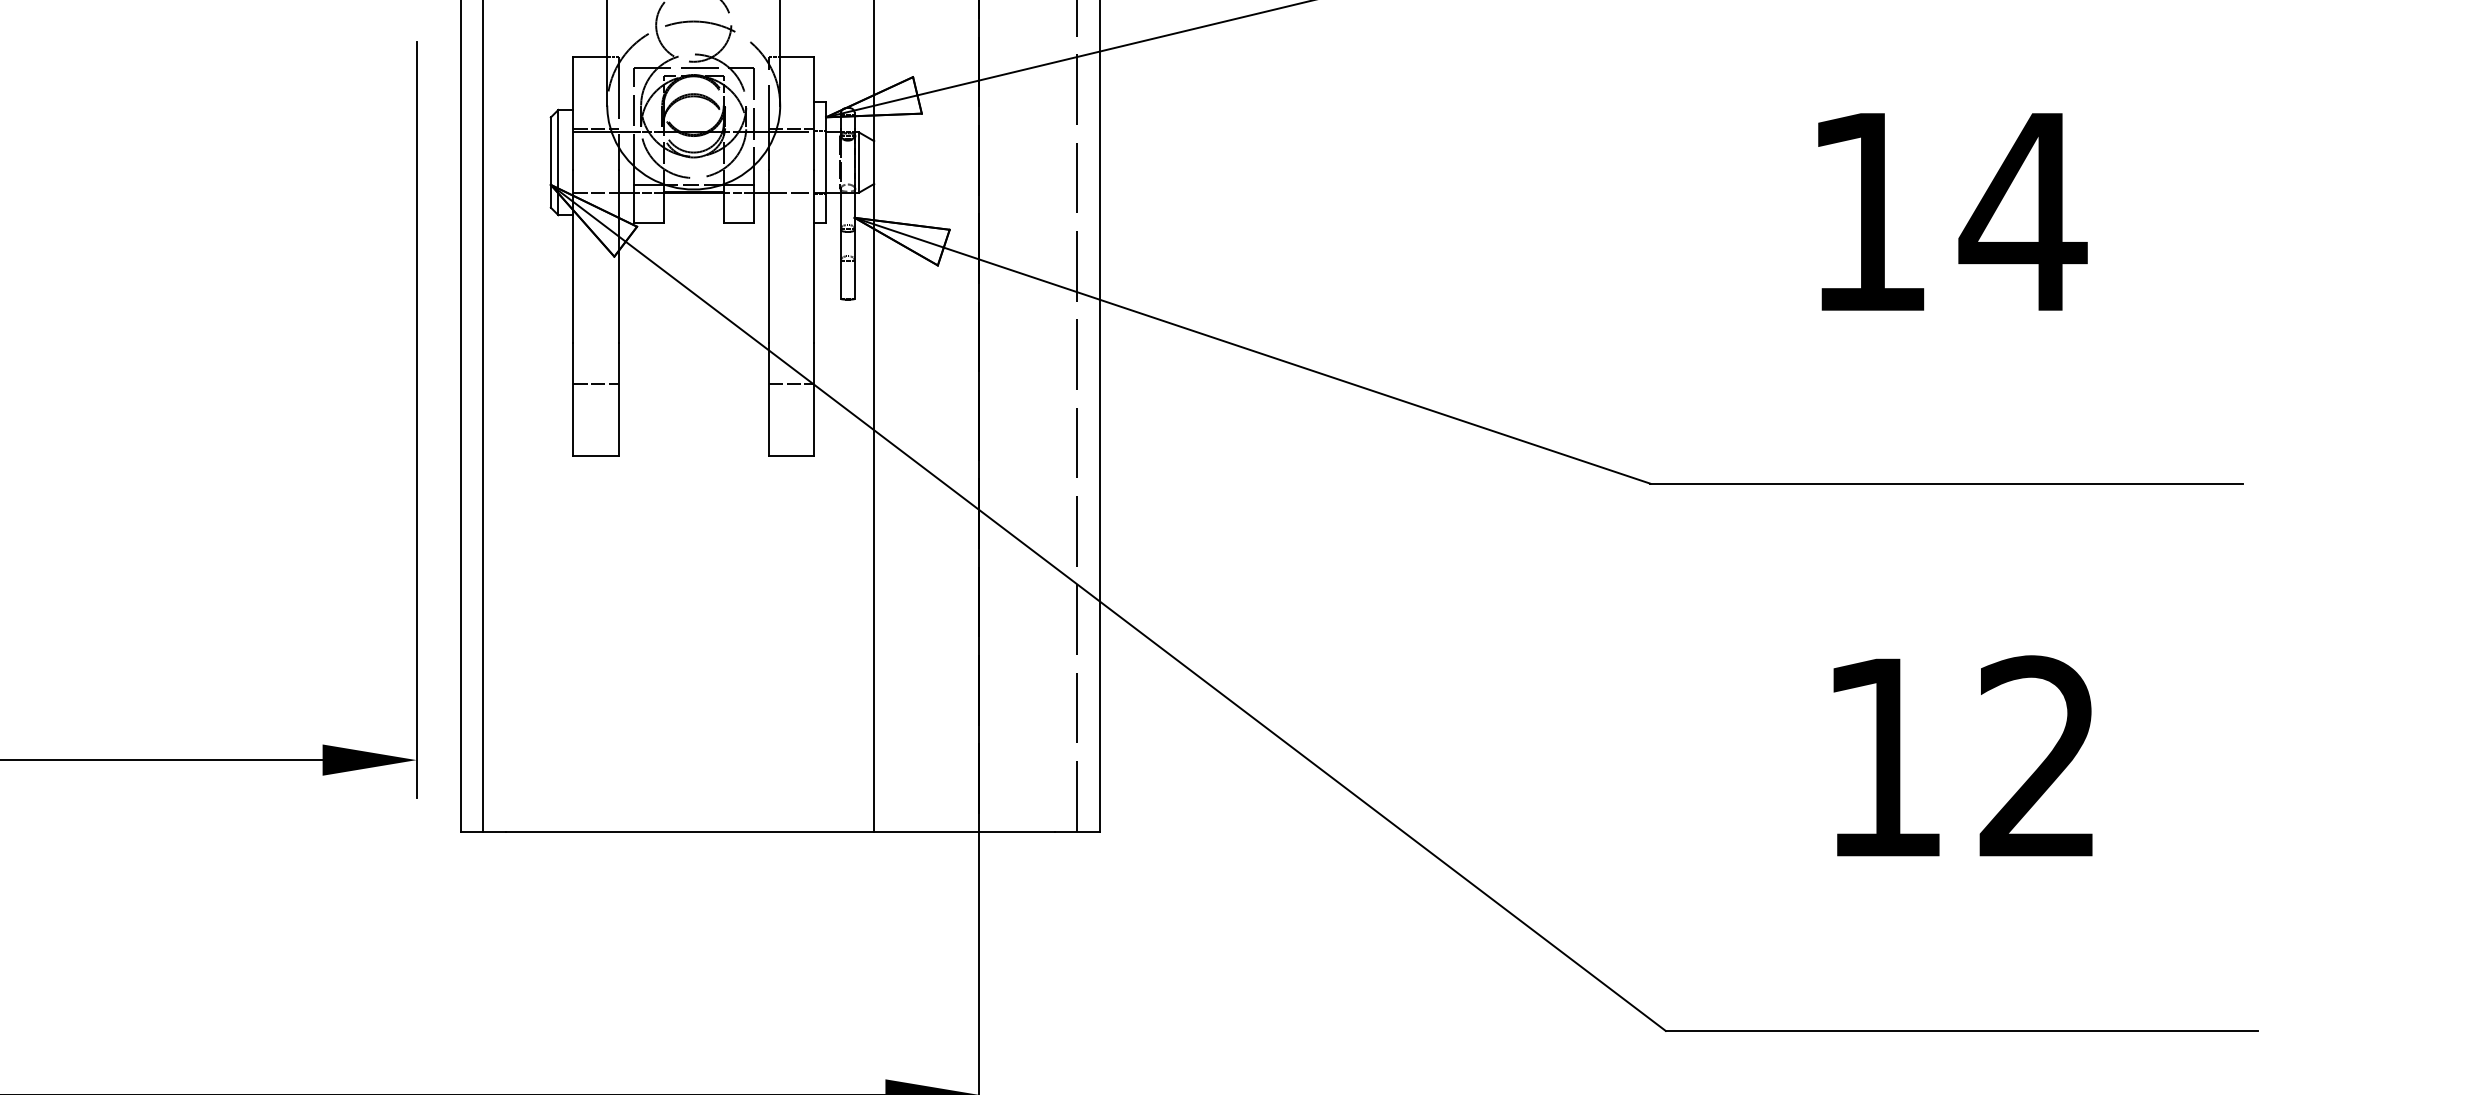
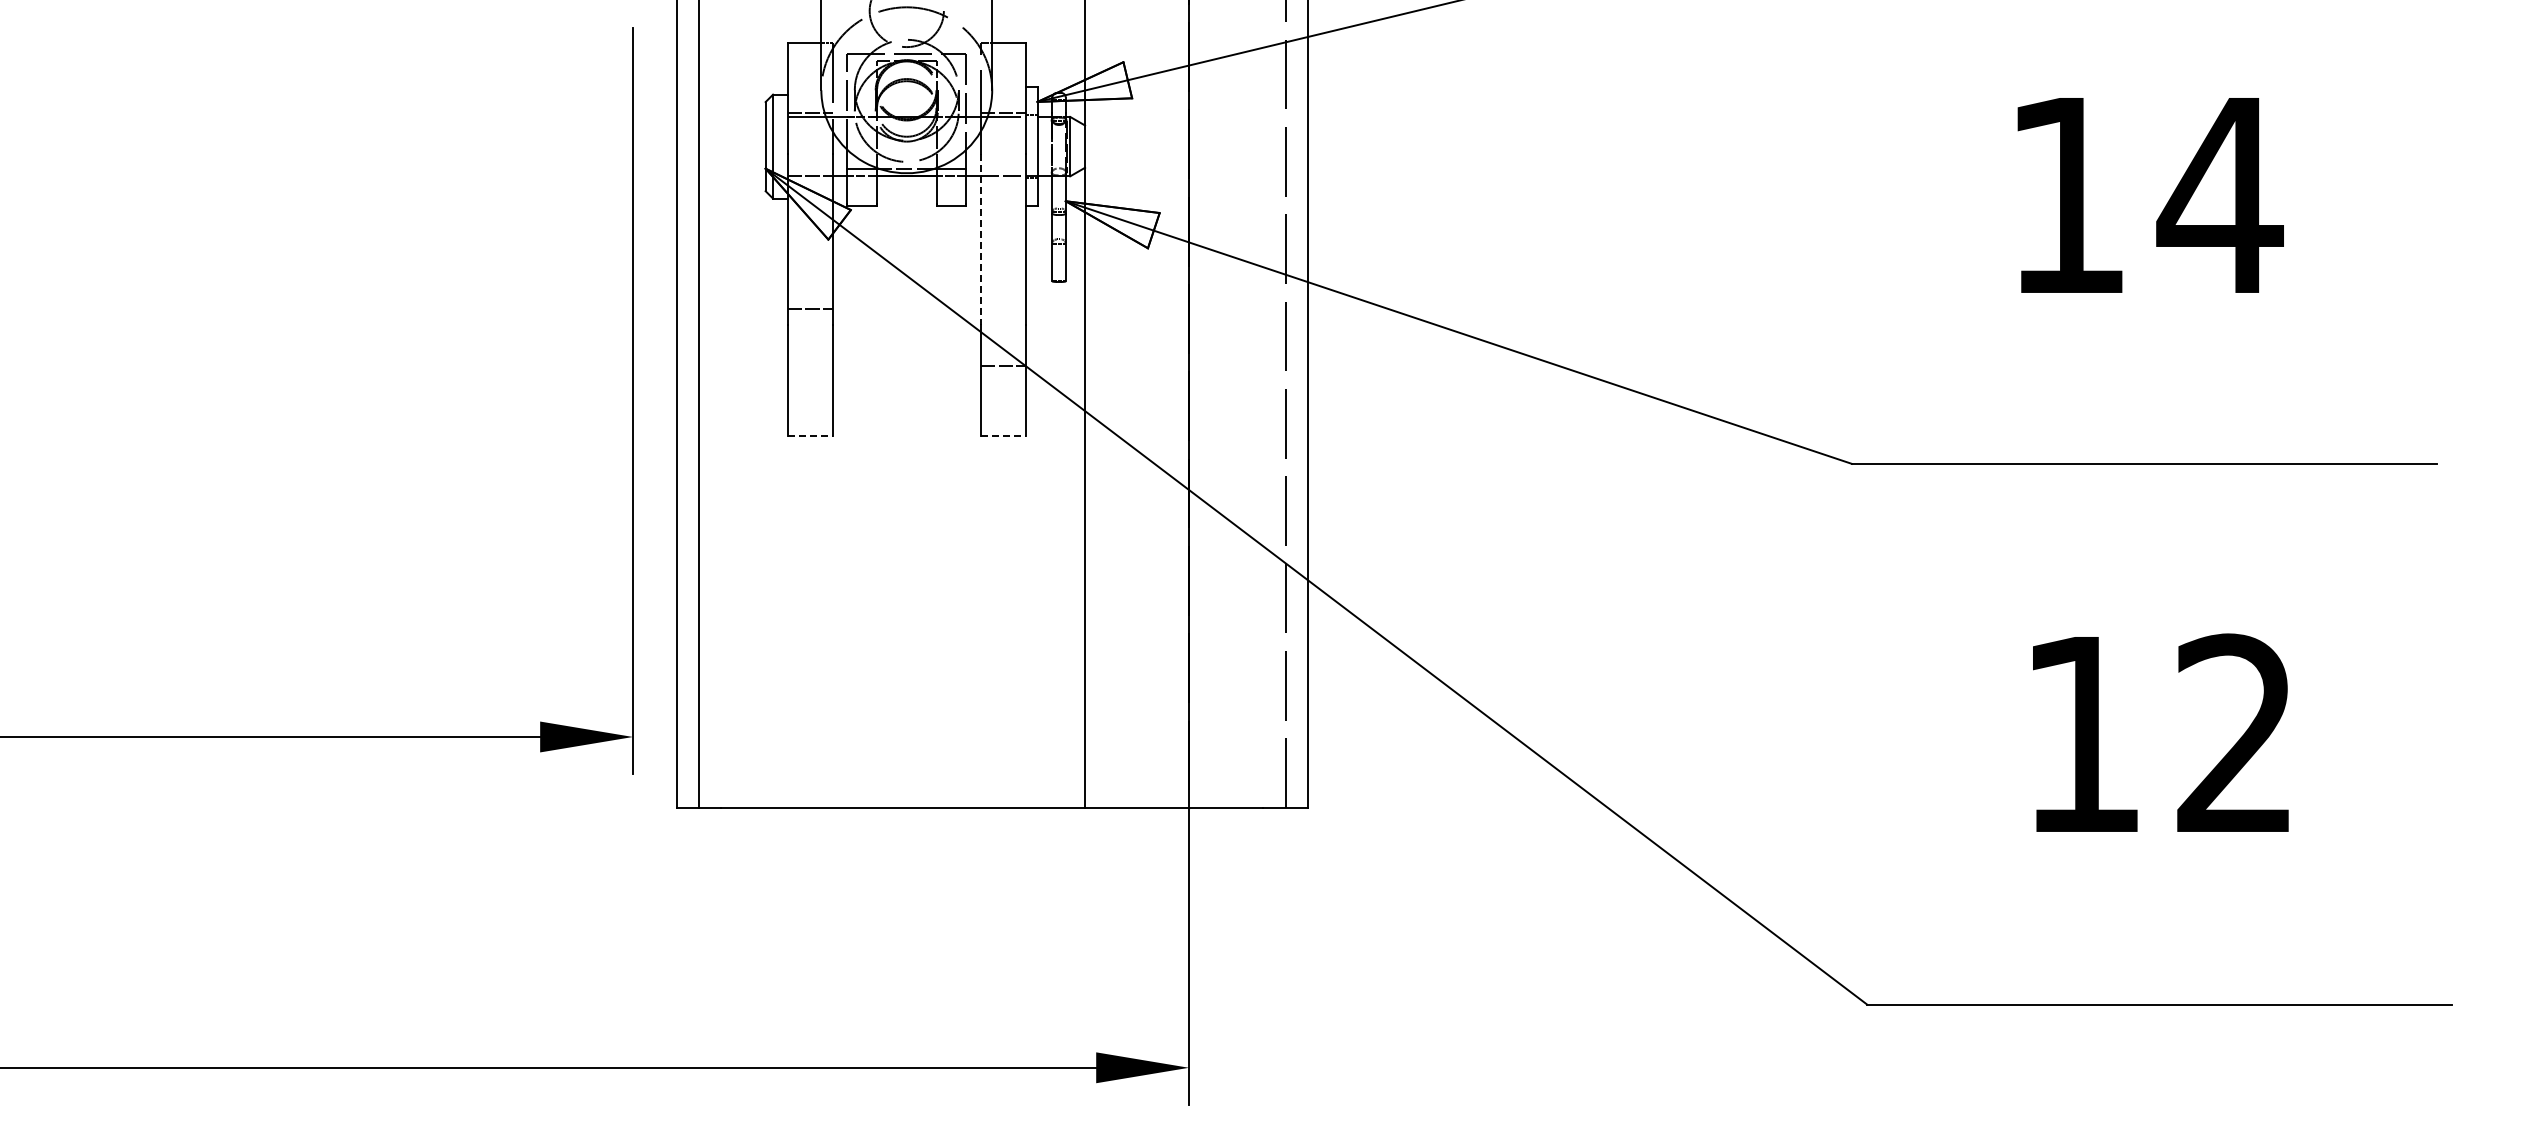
line: (769, 257) -> (981, 240), solid -> dashed
line: (595, 384) -> (809, 308), moved
line: (596, 455) -> (810, 436), solid -> dashed
line: (791, 455) -> (1003, 436), solid -> dashed

